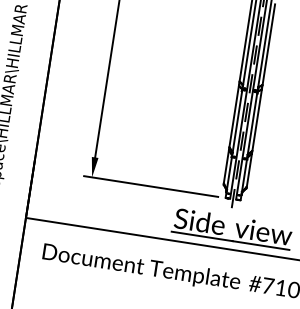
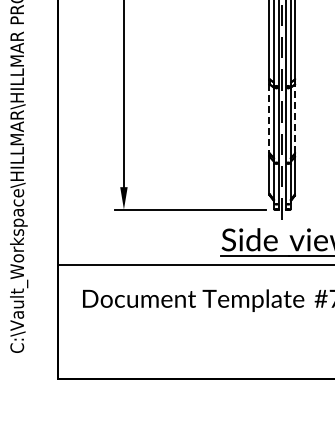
line: (234, 116) -> (269, 118), solid -> dashed
line: (257, 119) -> (295, 118), solid -> dashed

